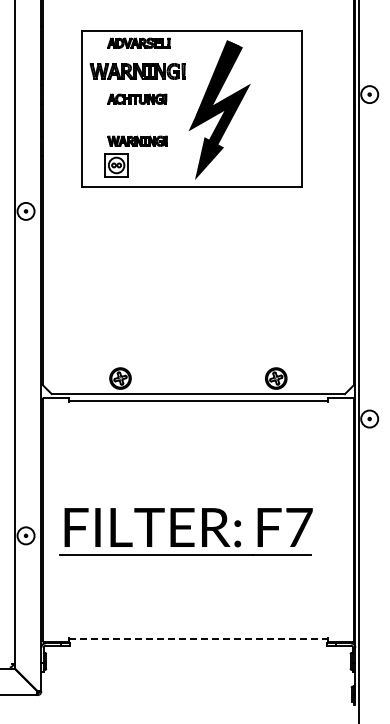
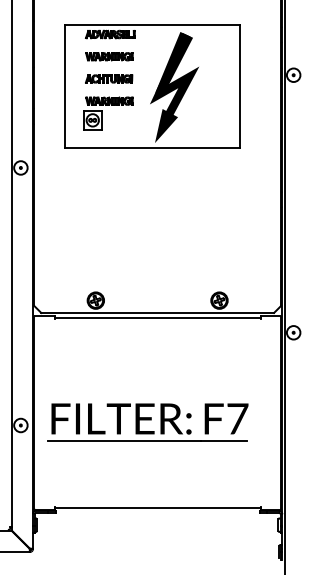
part: (137, 70) -> (109, 56), size x0.62
part: (128, 156) -> (102, 113), moved
line: (198, 639) -> (157, 507), dashed -> solid

